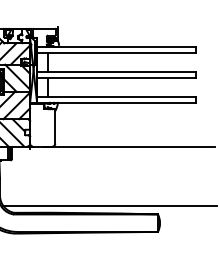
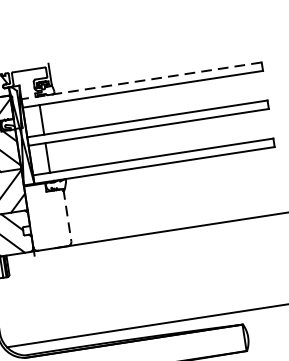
line: (116, 46) -> (141, 80), solid -> dashed
line: (55, 126) -> (67, 215), solid -> dashed

